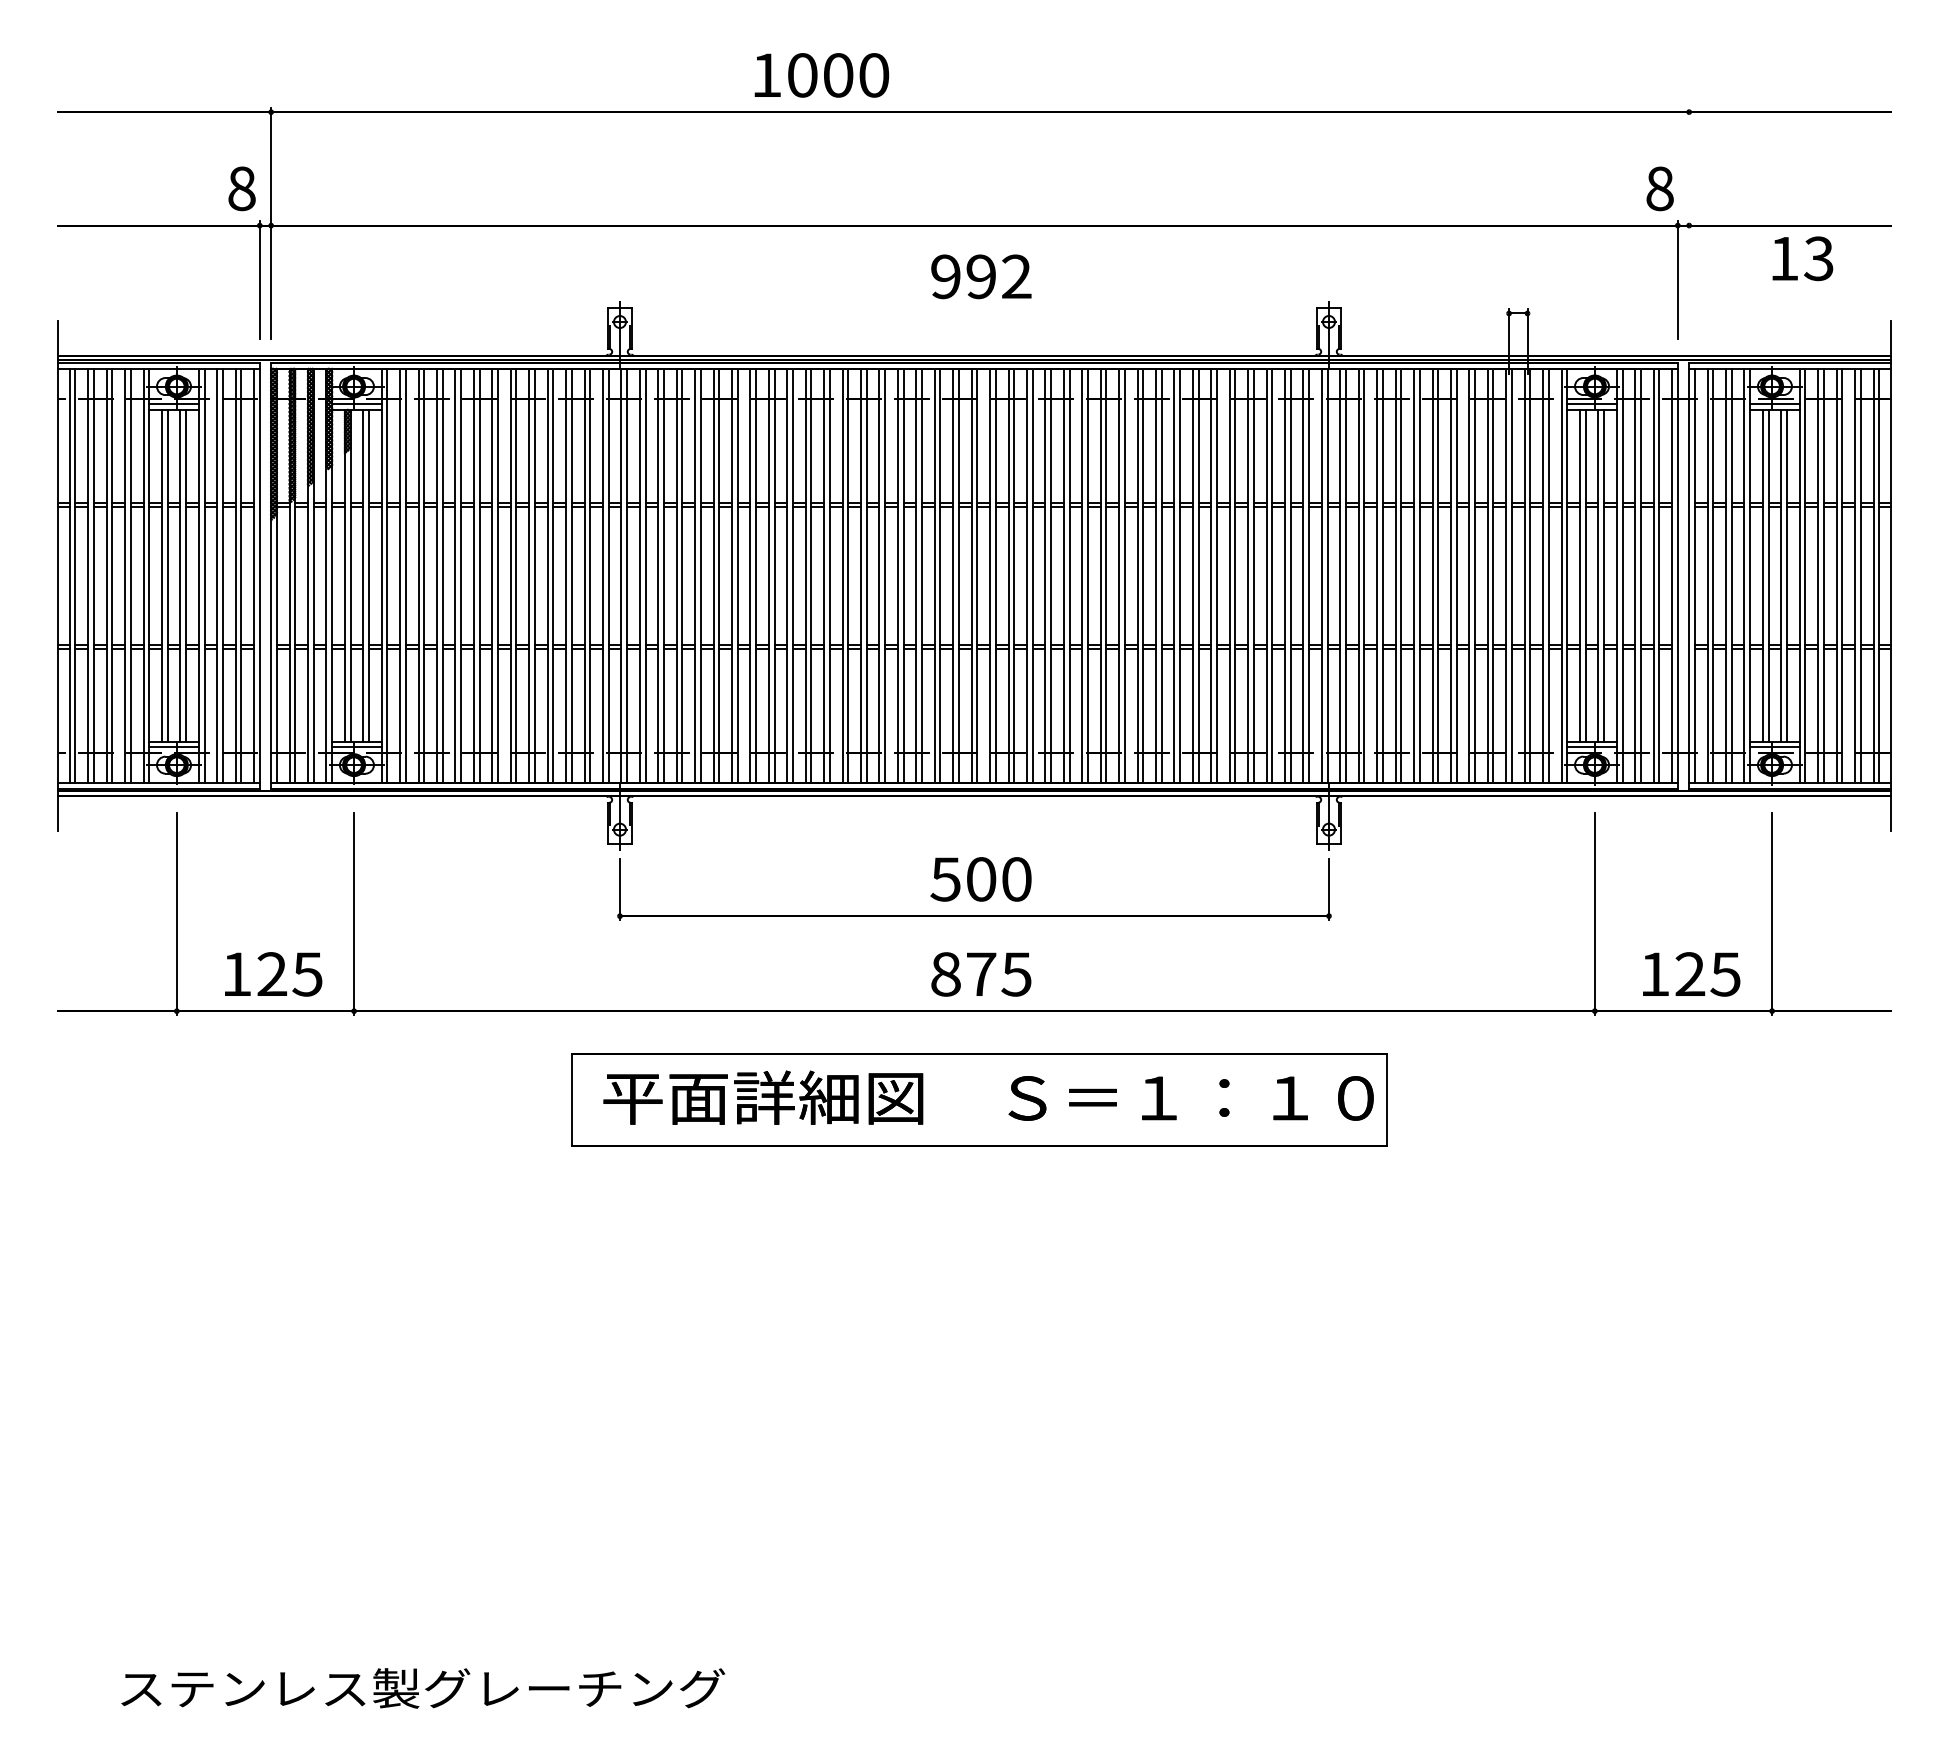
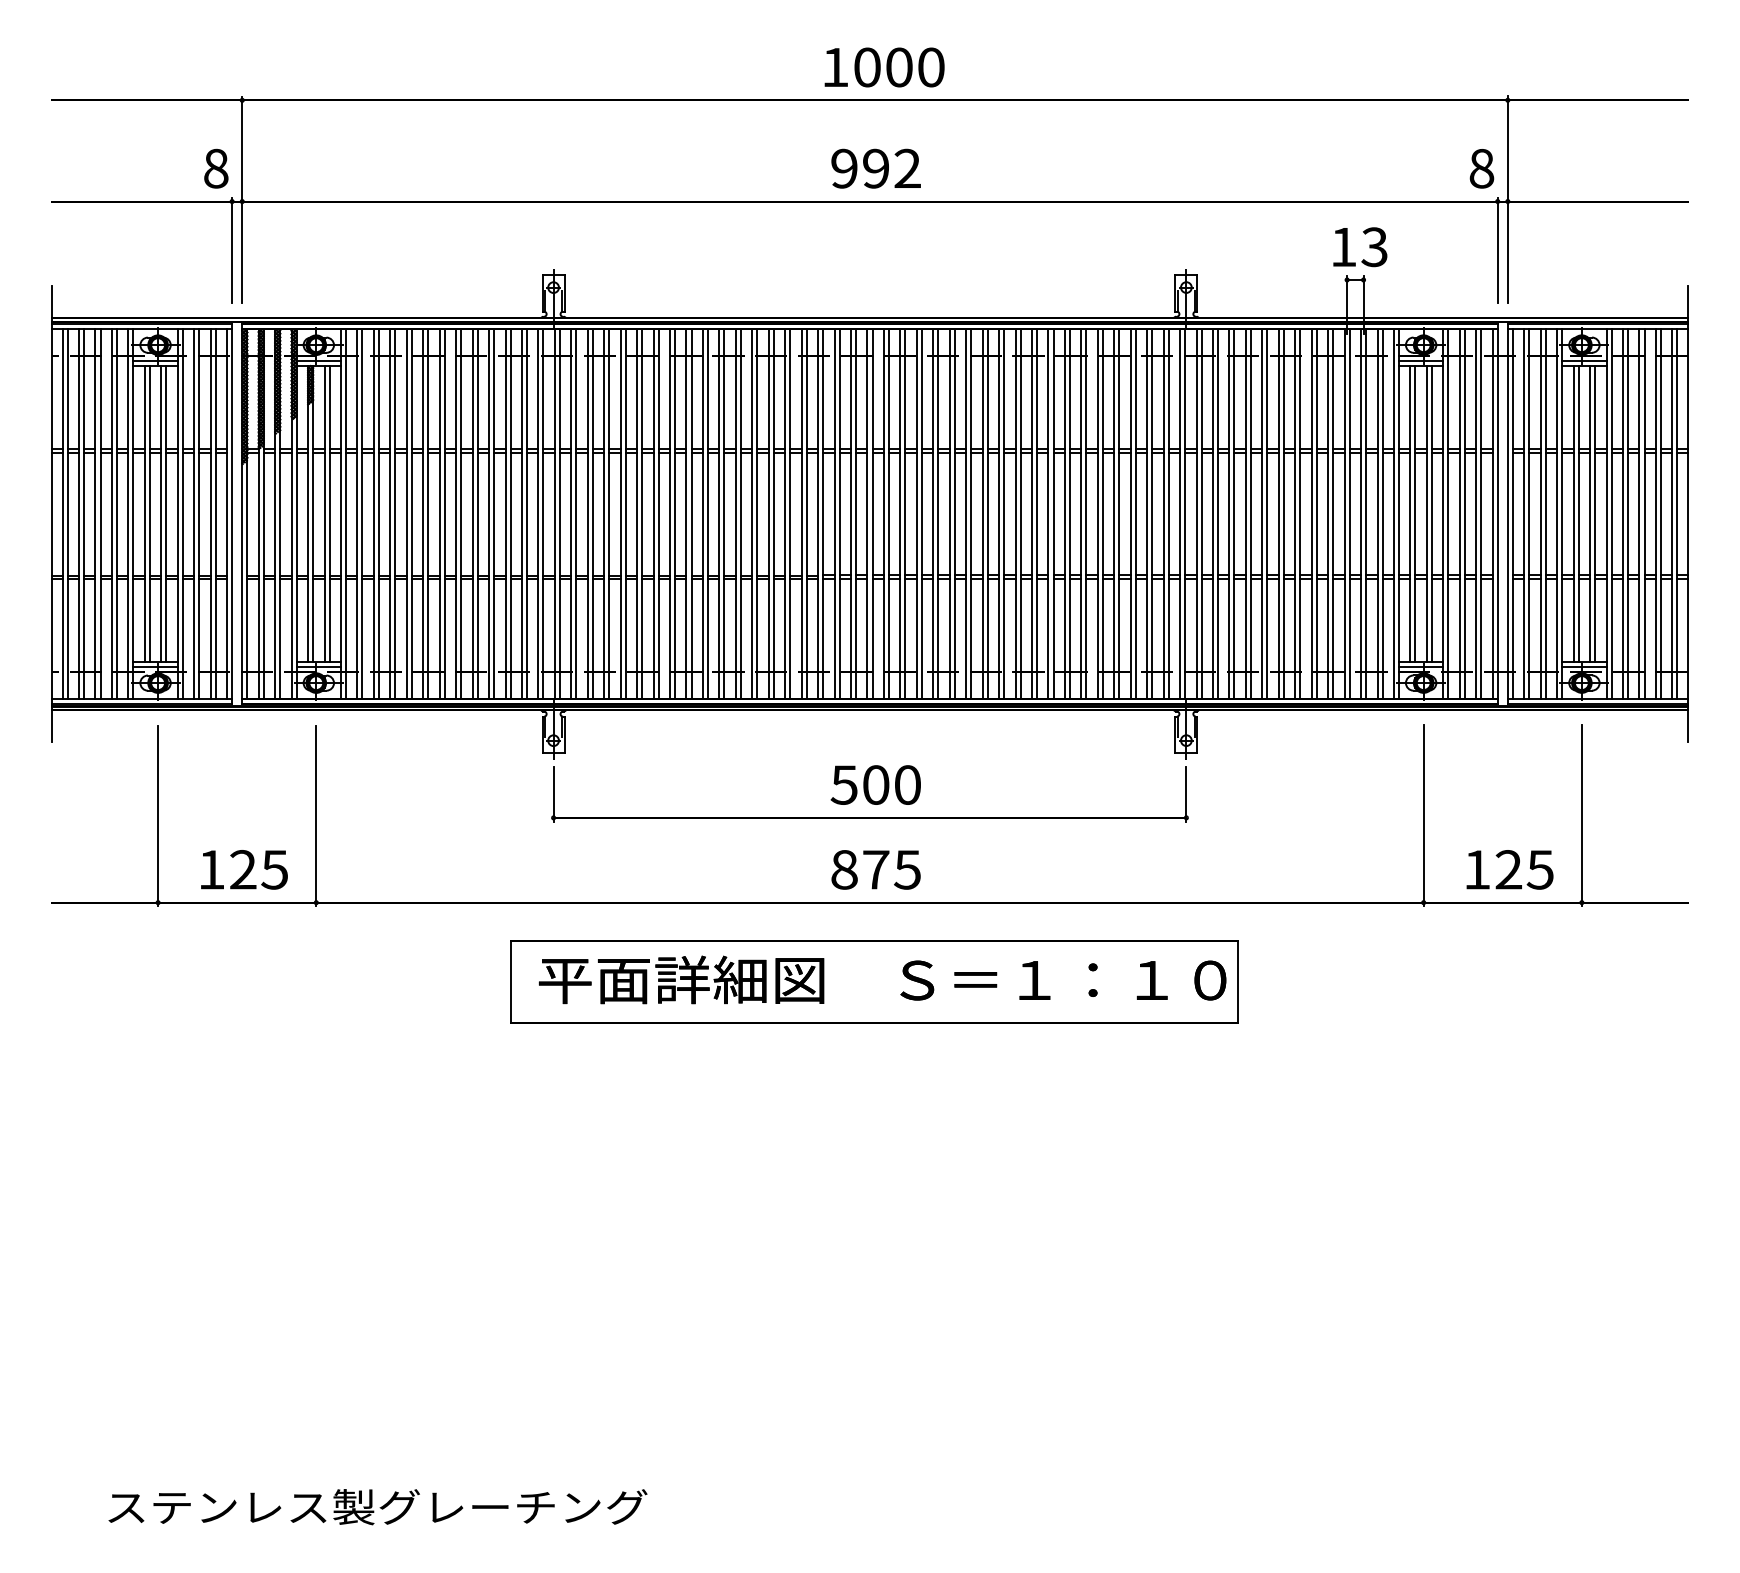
text: (821, 75) -> (884, 67), moved
line: (1689, 223) -> (1508, 199), added
text: (1802, 258) -> (1359, 246), moved
text: (981, 276) -> (876, 168), moved

